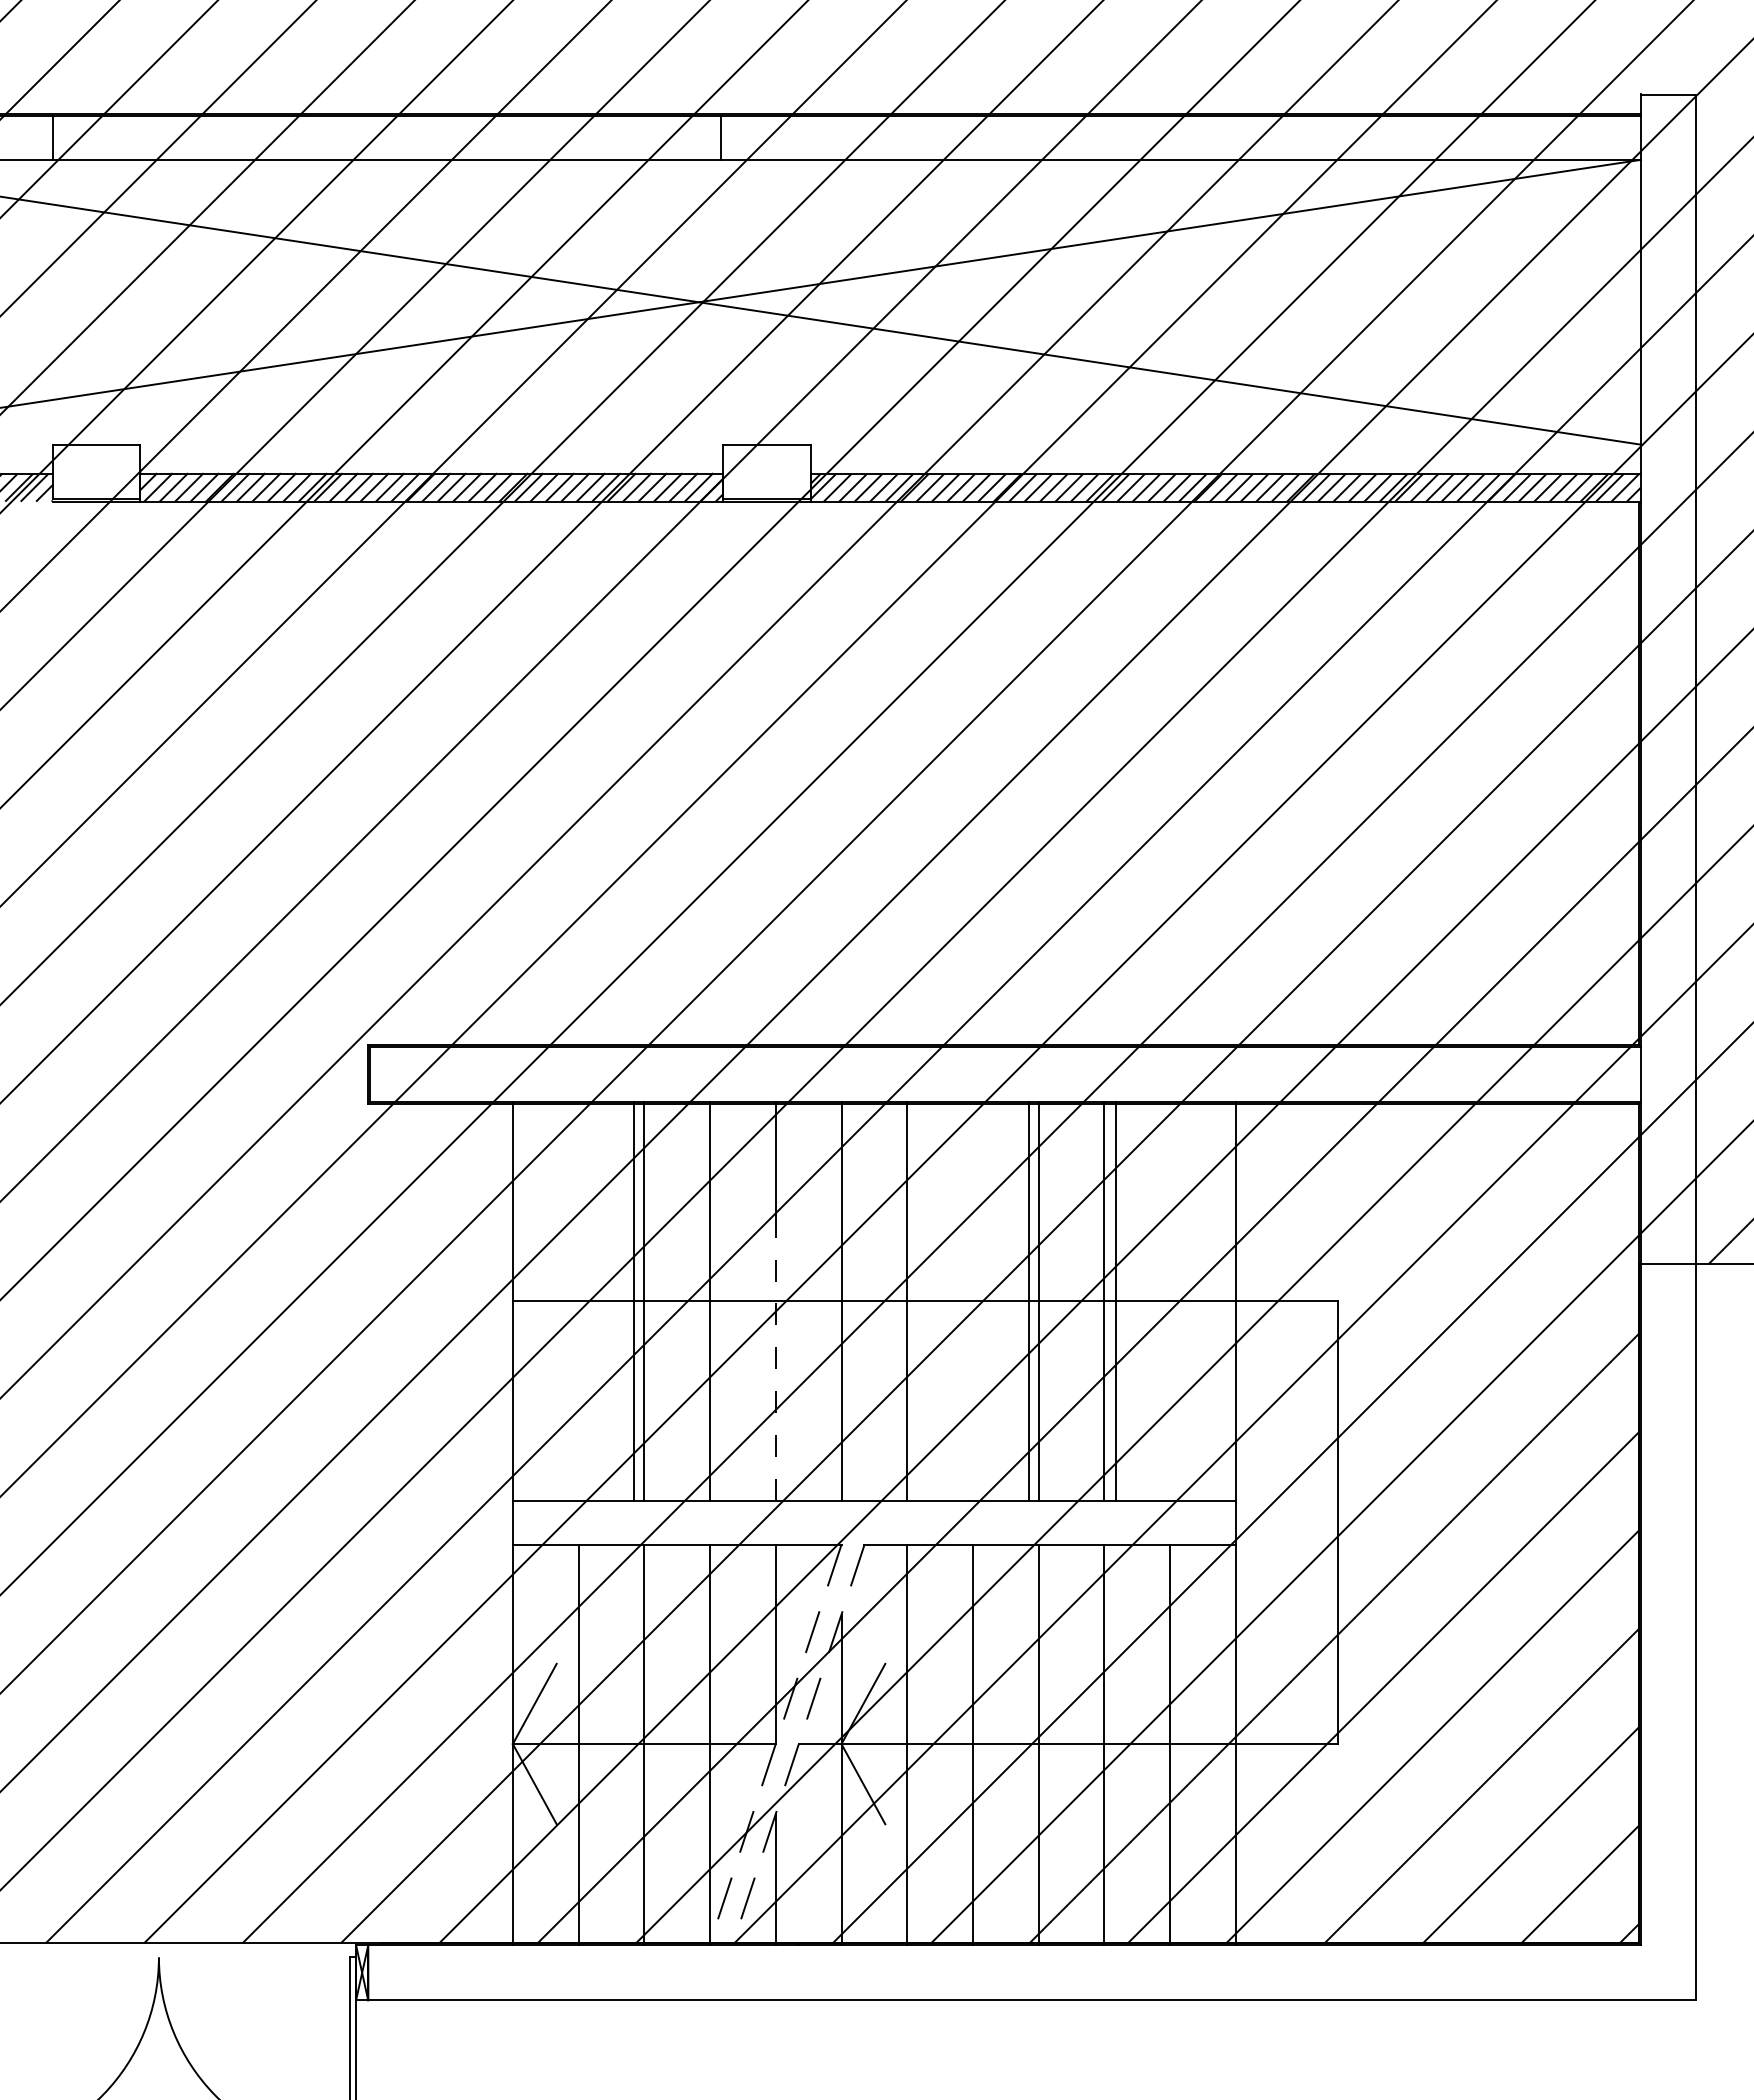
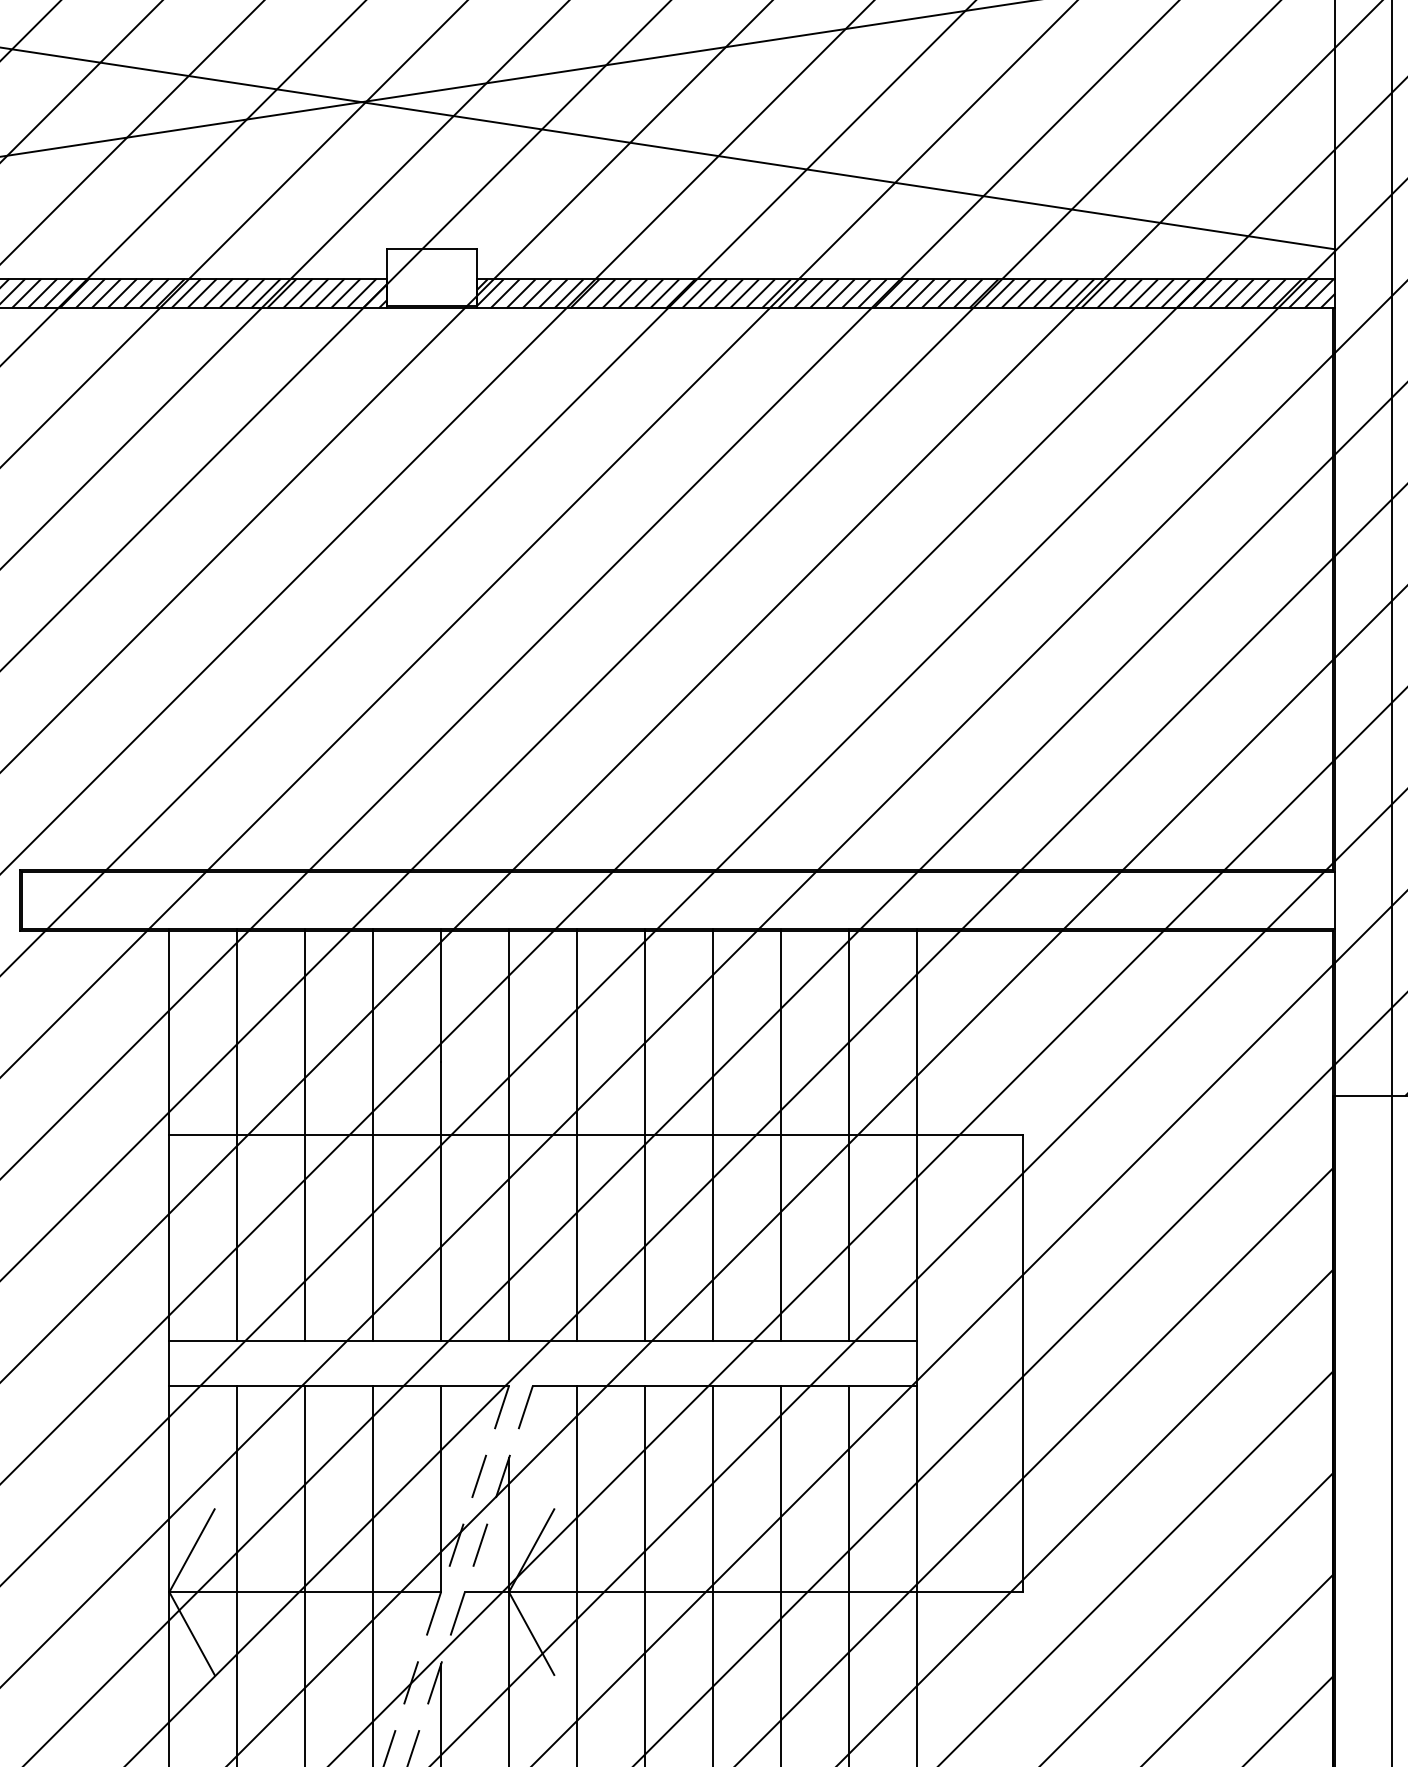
line: (633, 1300) -> (237, 1133), moved
line: (1028, 1300) -> (644, 1133), moved
line: (1116, 1300) -> (848, 1133), moved
line: (775, 1366) -> (440, 1201), dashed -> solid

